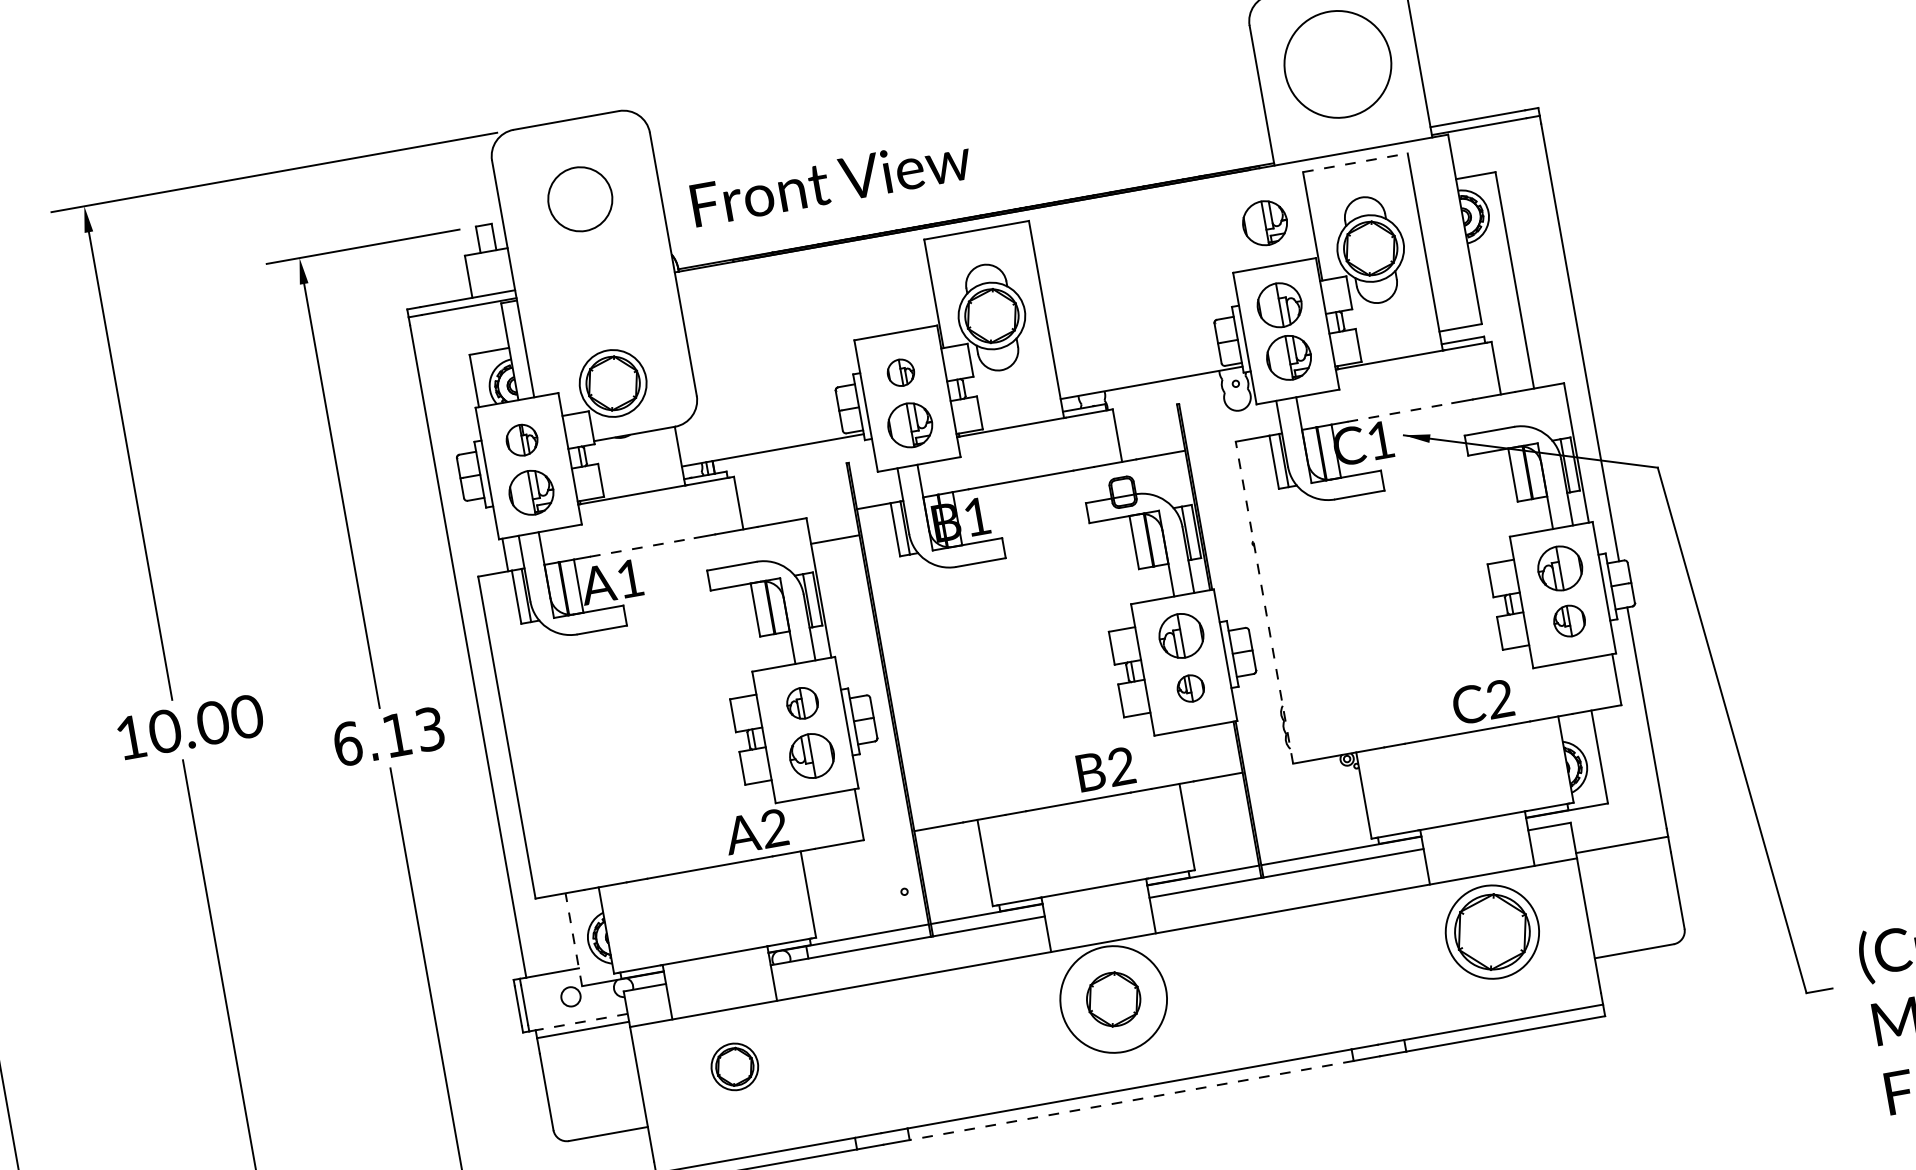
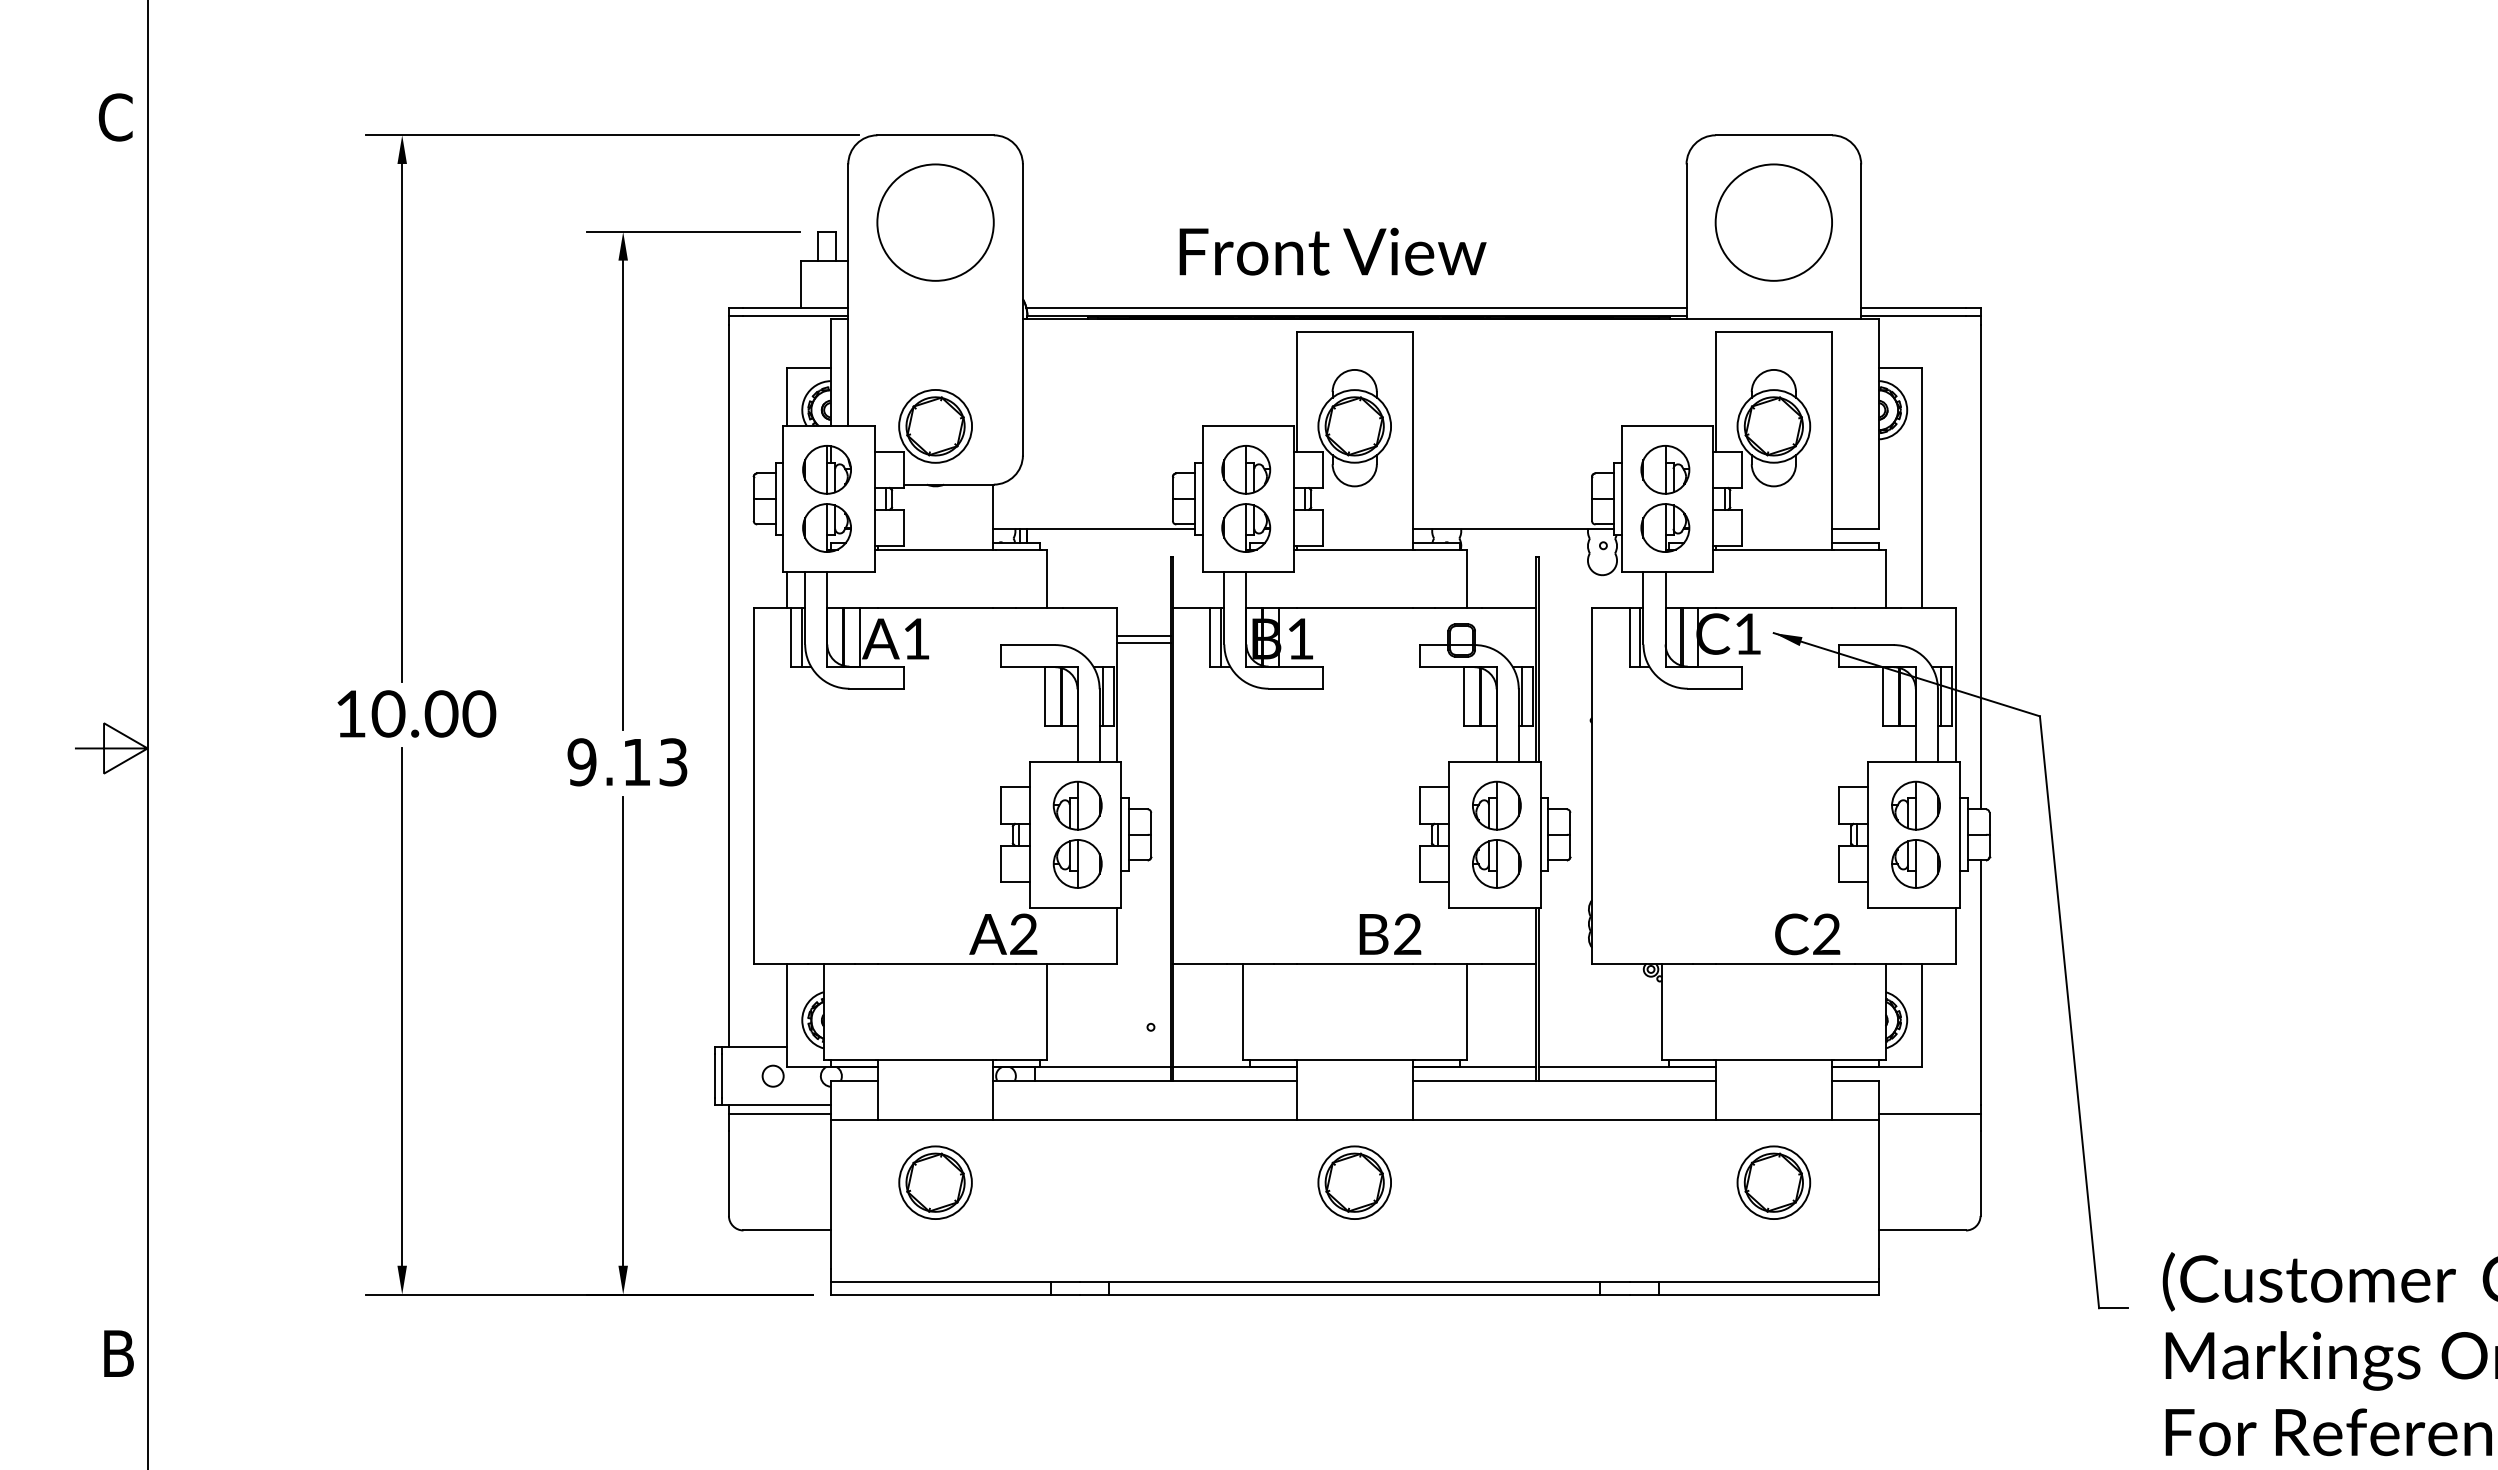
line: (1355, 162) -> (1773, 331), dashed -> solid
text: (830, 181) -> (1332, 251), moved
circle: (580, 199) -> (935, 222), size x1.67
line: (974, 208) -> (1356, 307), added
part: (1265, 222) -> (1665, 378), removed
part: (901, 372) -> (1246, 469), size x1.67
line: (1399, 412) -> (1773, 607), dashed -> solid
part: (521, 440) -> (826, 469), size x1.43
line: (836, 546) -> (1143, 643), added
line: (642, 547) -> (935, 607), dashed -> solid
line: (1264, 602) -> (1592, 785), dashed -> solid
part: (1569, 620) -> (1915, 863), size x1.43
part: (1190, 688) -> (1496, 863), size x1.67
part: (802, 703) -> (1077, 805), size x1.43
text: (347, 744) -> (581, 762), 6.13 -> 9.13
part: (1492, 931) -> (1773, 1182), size x0.71
line: (574, 938) -> (787, 1014), dashed -> solid
circle: (1113, 999) -> (1354, 1182), size x0.62
line: (581, 1022) -> (779, 1105), dashed -> solid
part: (734, 1066) -> (935, 1182), size x1.43
line: (1131, 1100) -> (1354, 1294), dashed -> solid

